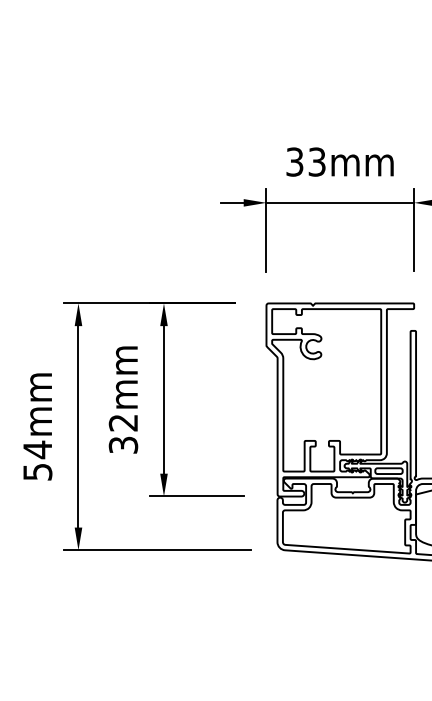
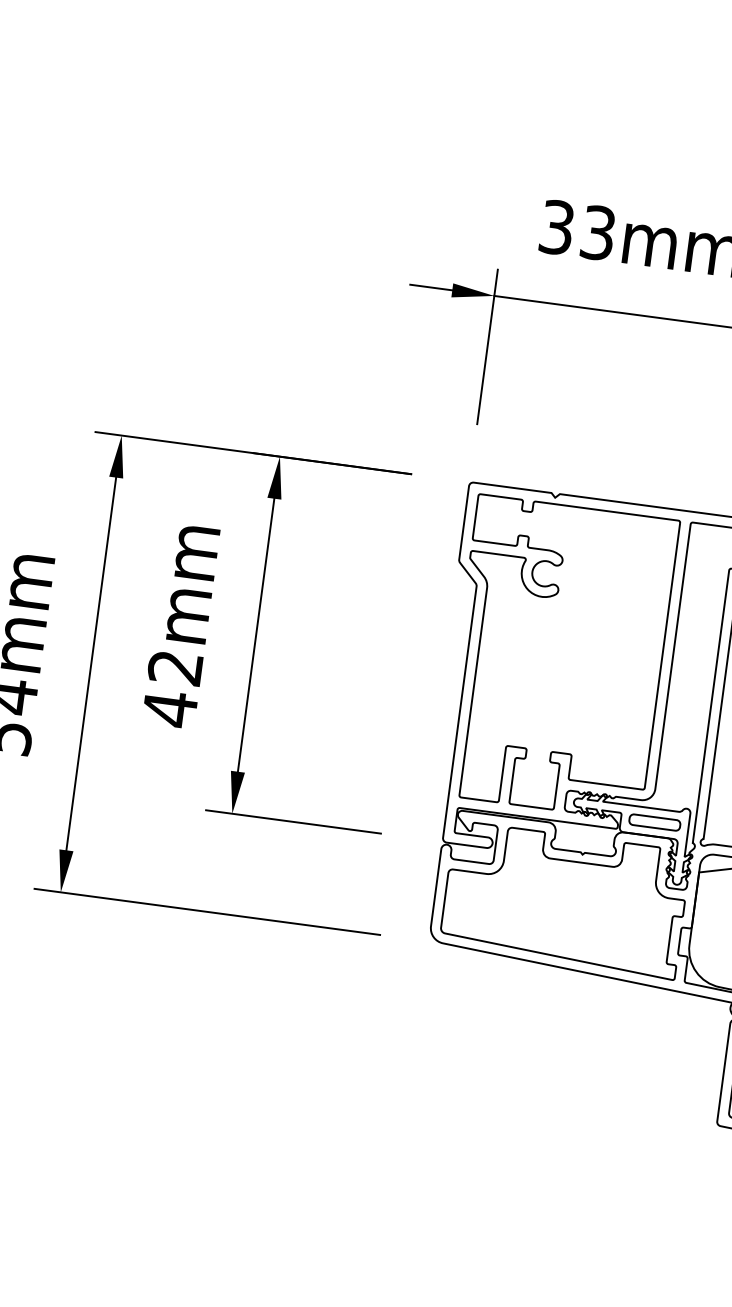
text: (123, 445) -> (169, 709), 32mm -> 42mm

